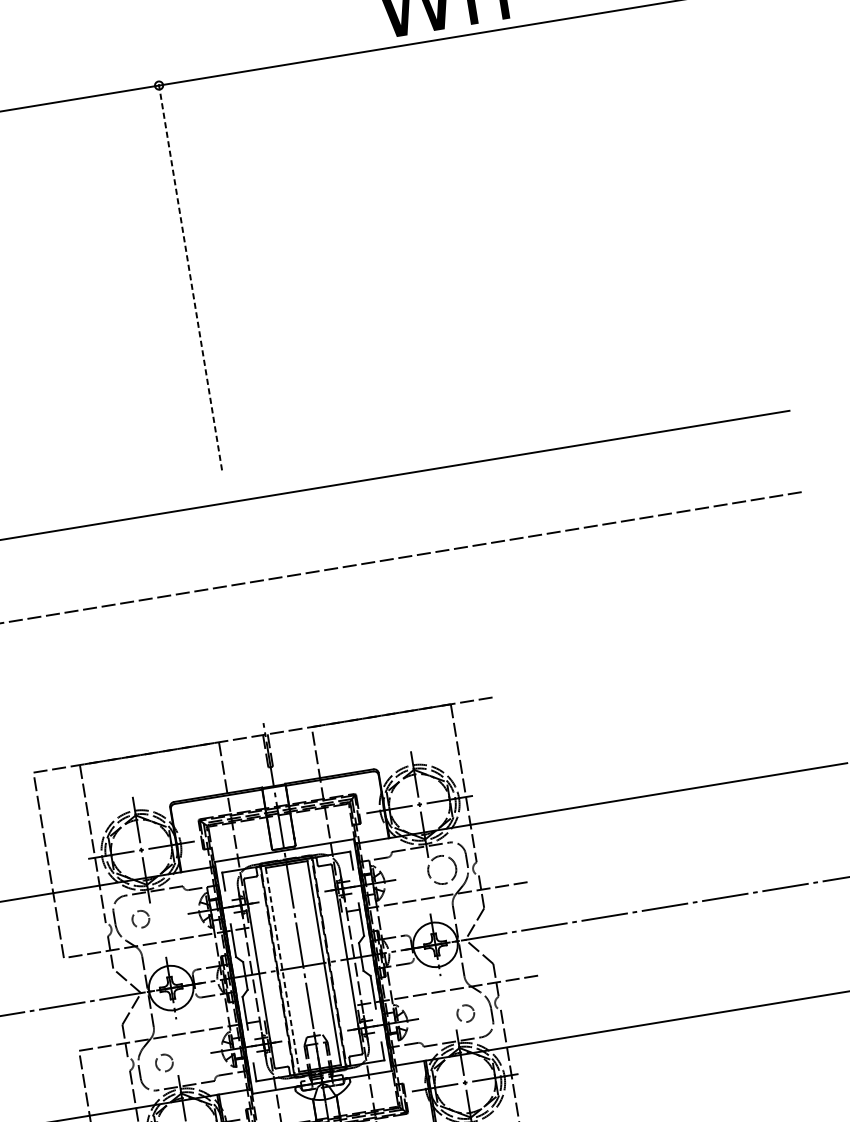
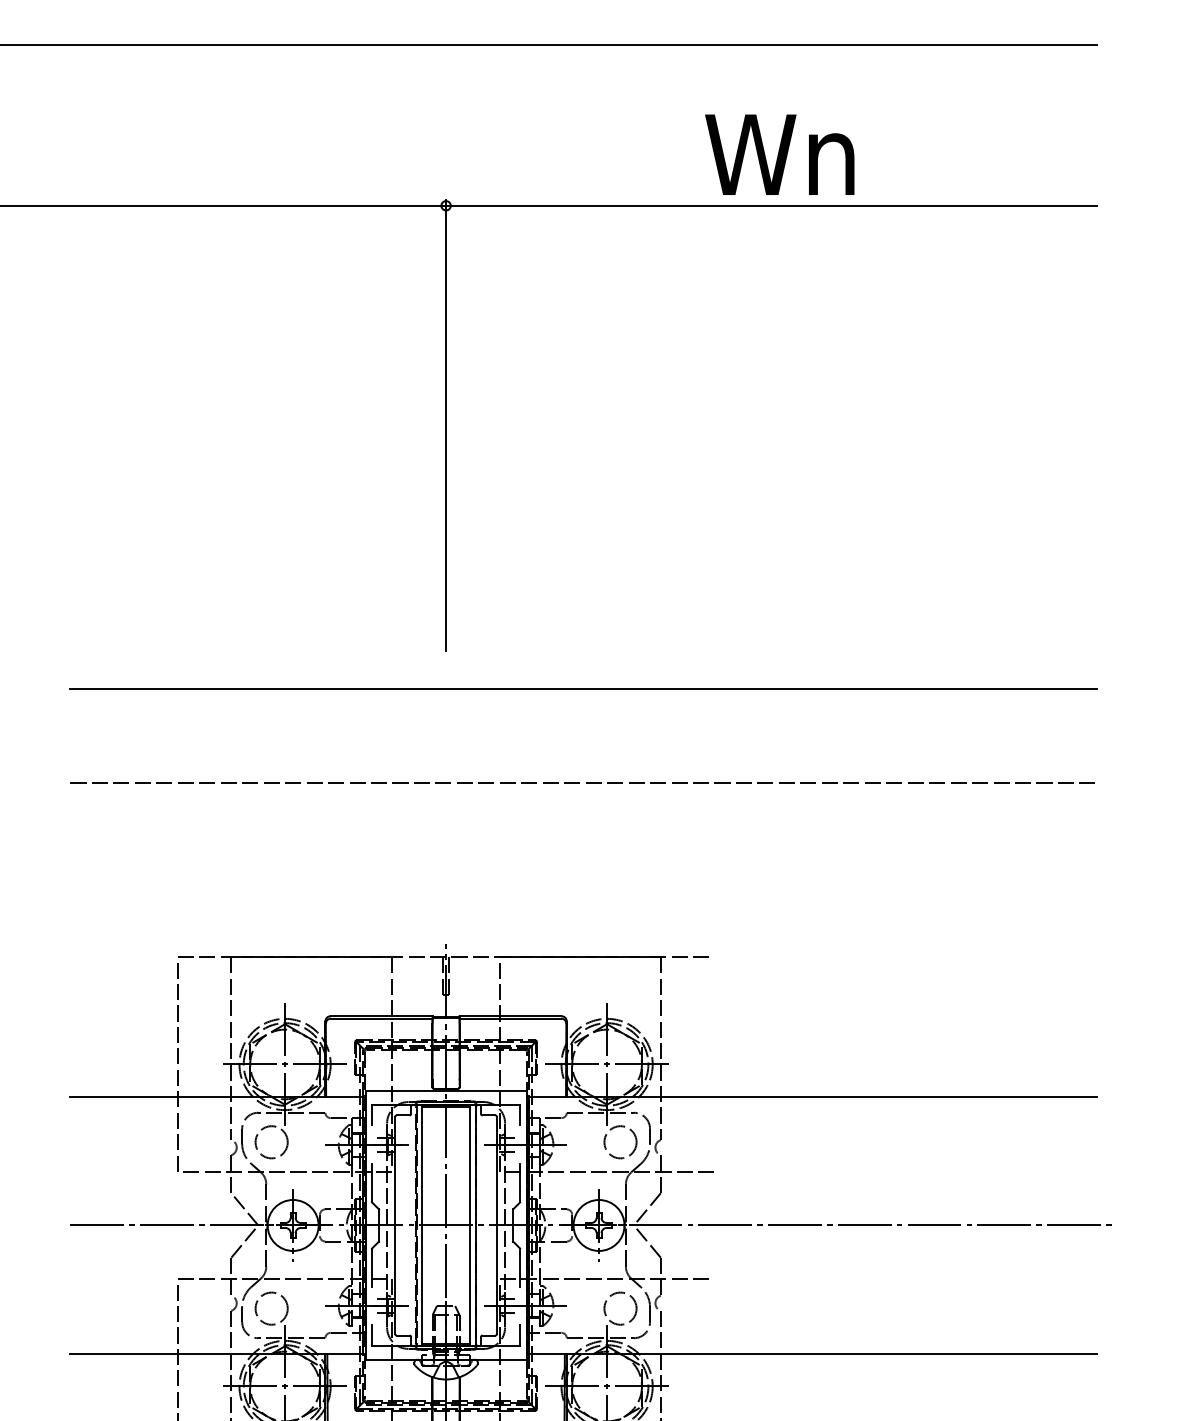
line: (190, 275) -> (446, 425), dashed -> solid
circle: (140, 919) -> (271, 1142), size x1.67
line: (282, 969) -> (421, 1225), dashed -> solid
circle: (465, 1013) -> (620, 1308), size x1.67
circle: (164, 1062) -> (271, 1308), size x1.67

